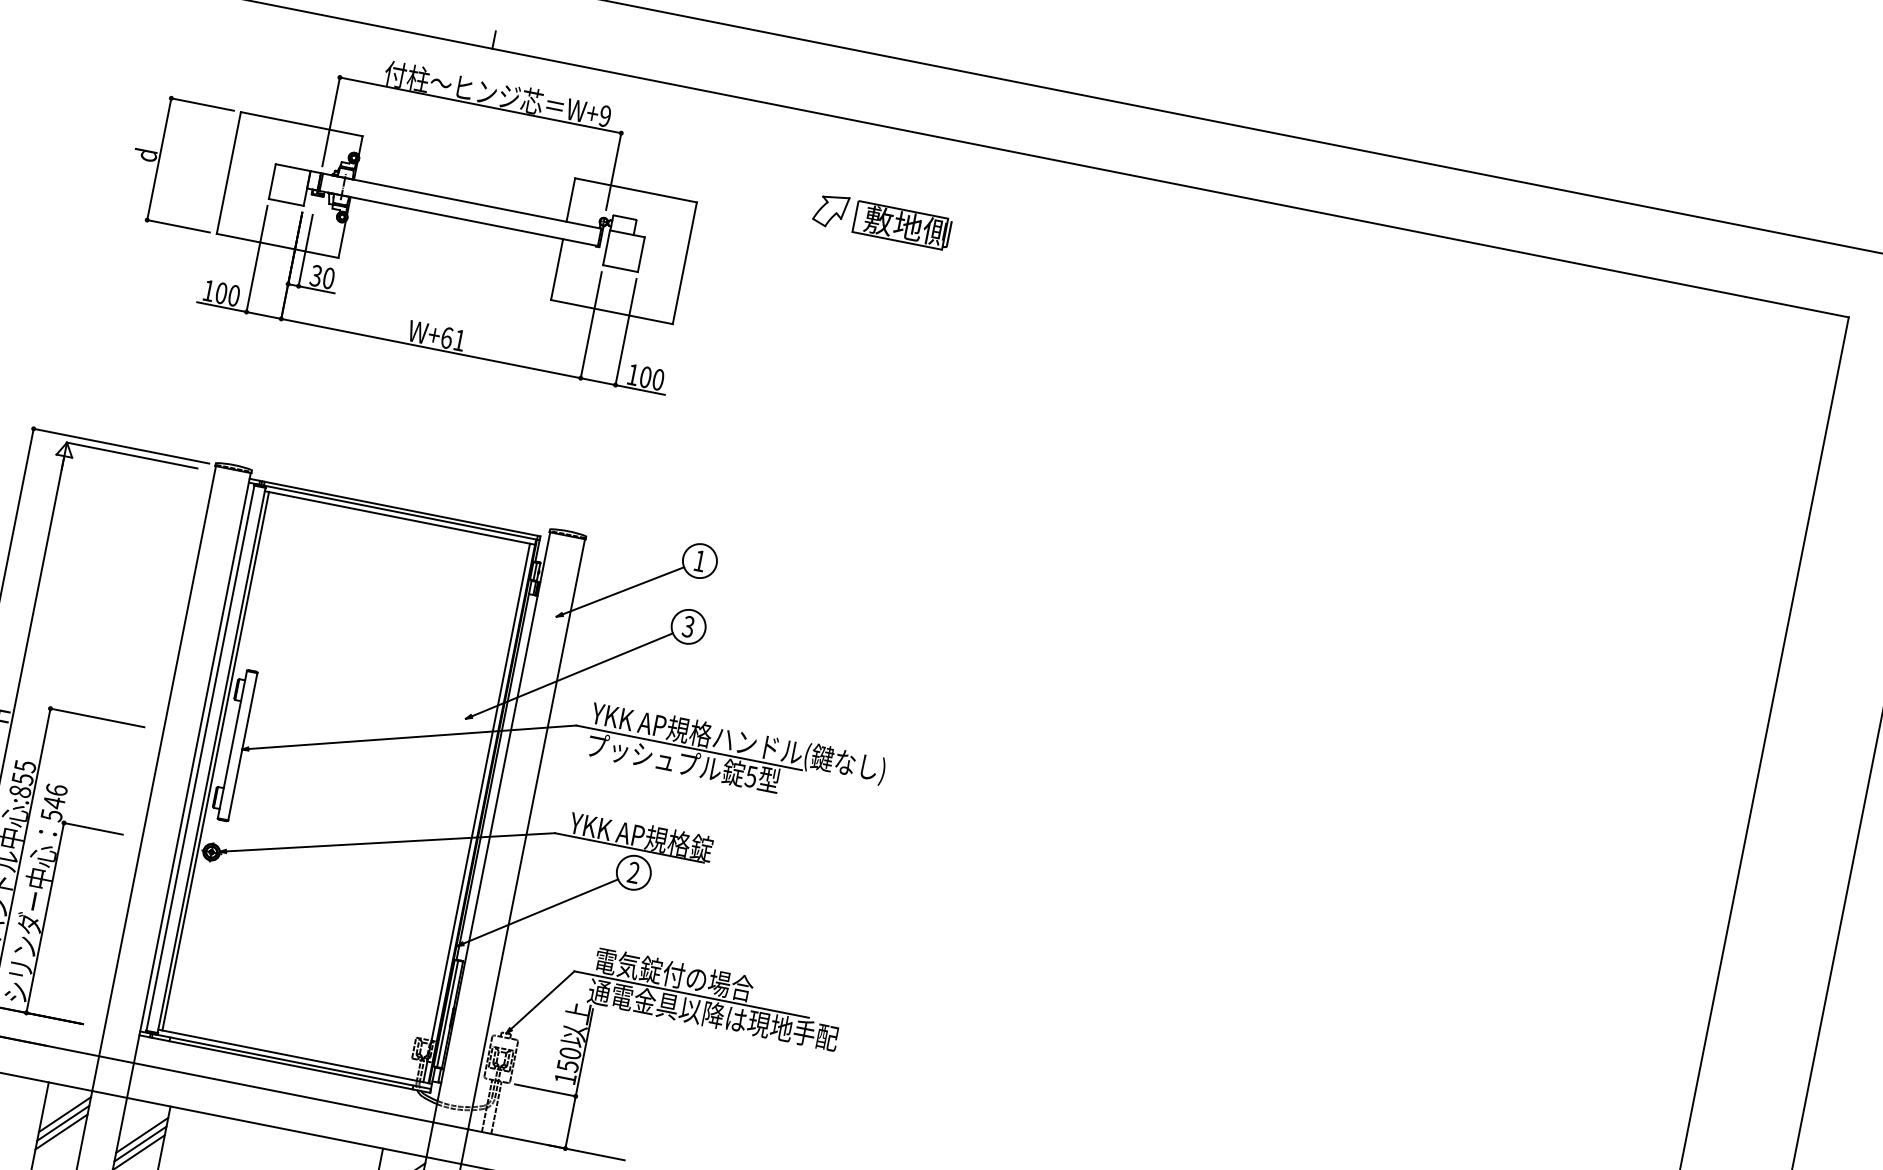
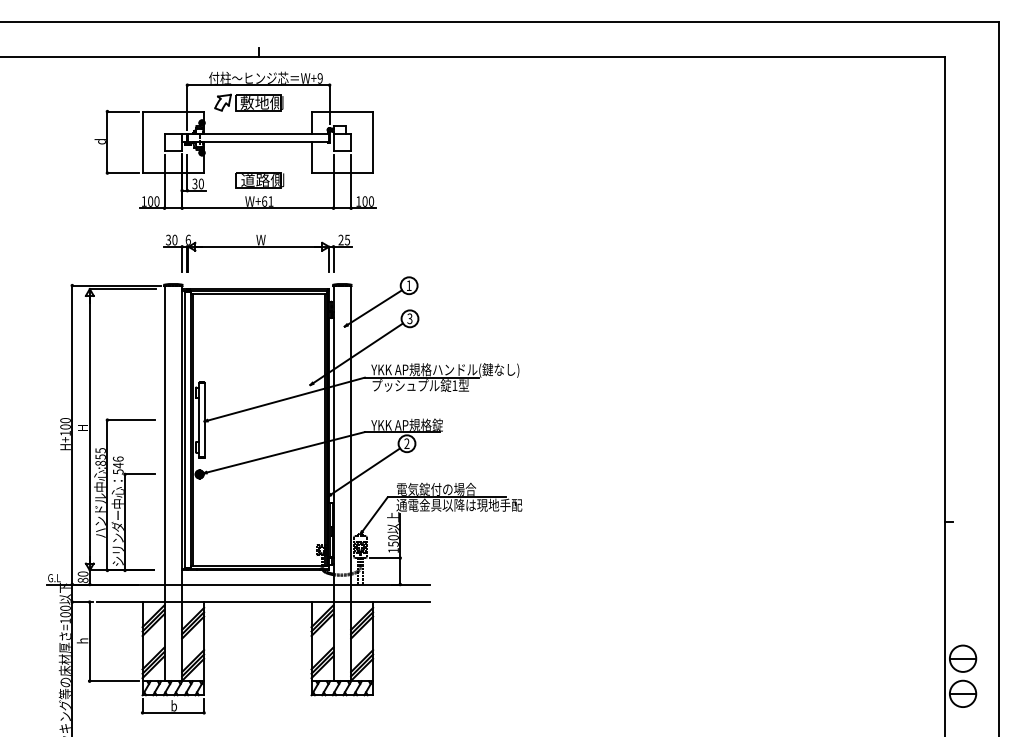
part: (881, 220) -> (248, 102), moved
part: (445, 294) -> (259, 180), added
part: (412, 437) -> (257, 253), added
text: (750, 776) -> (454, 385), 5 -> 1

